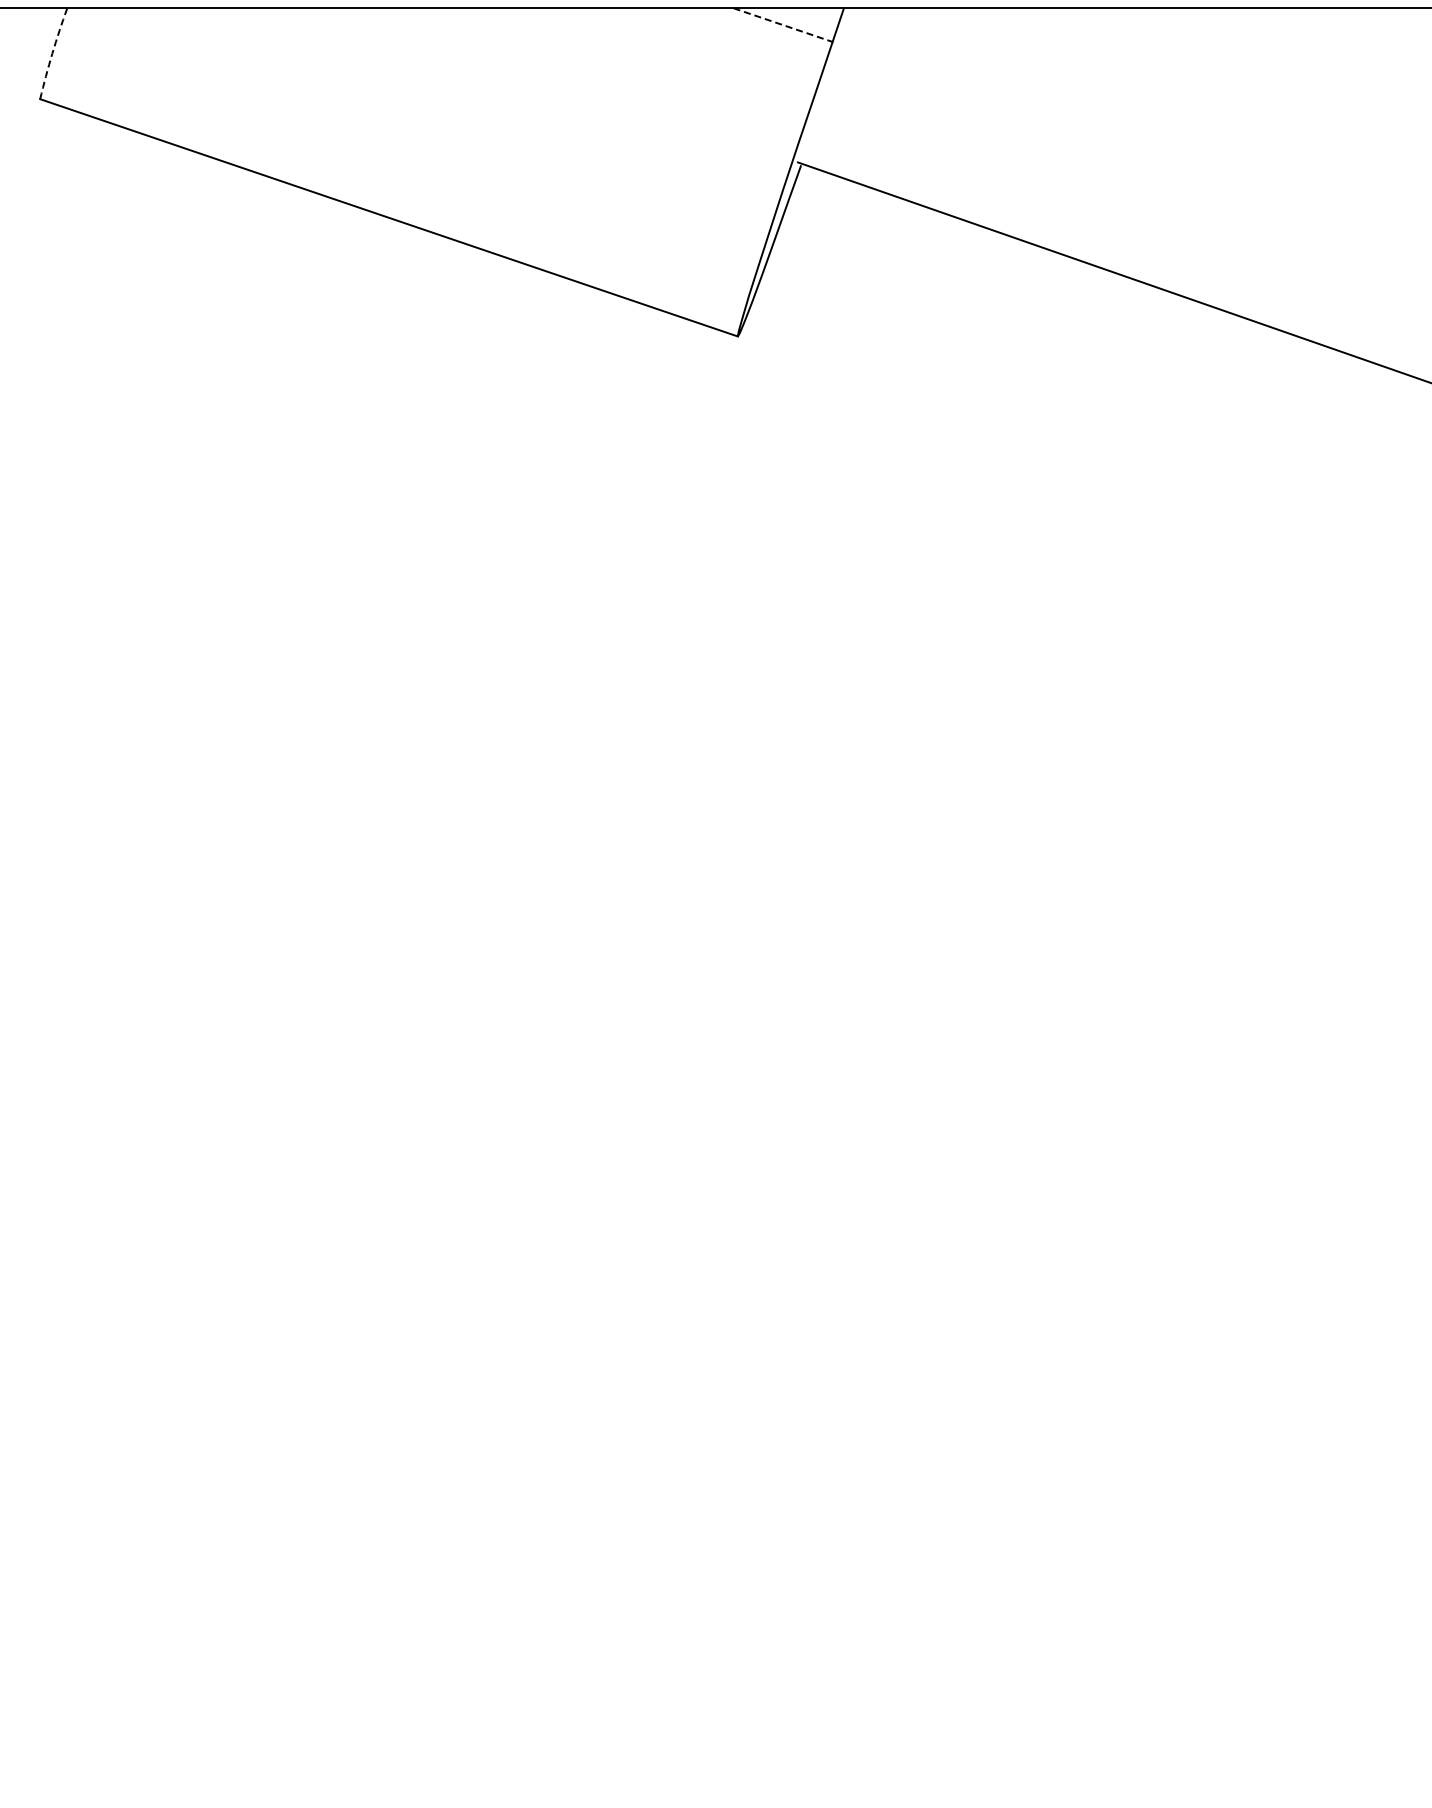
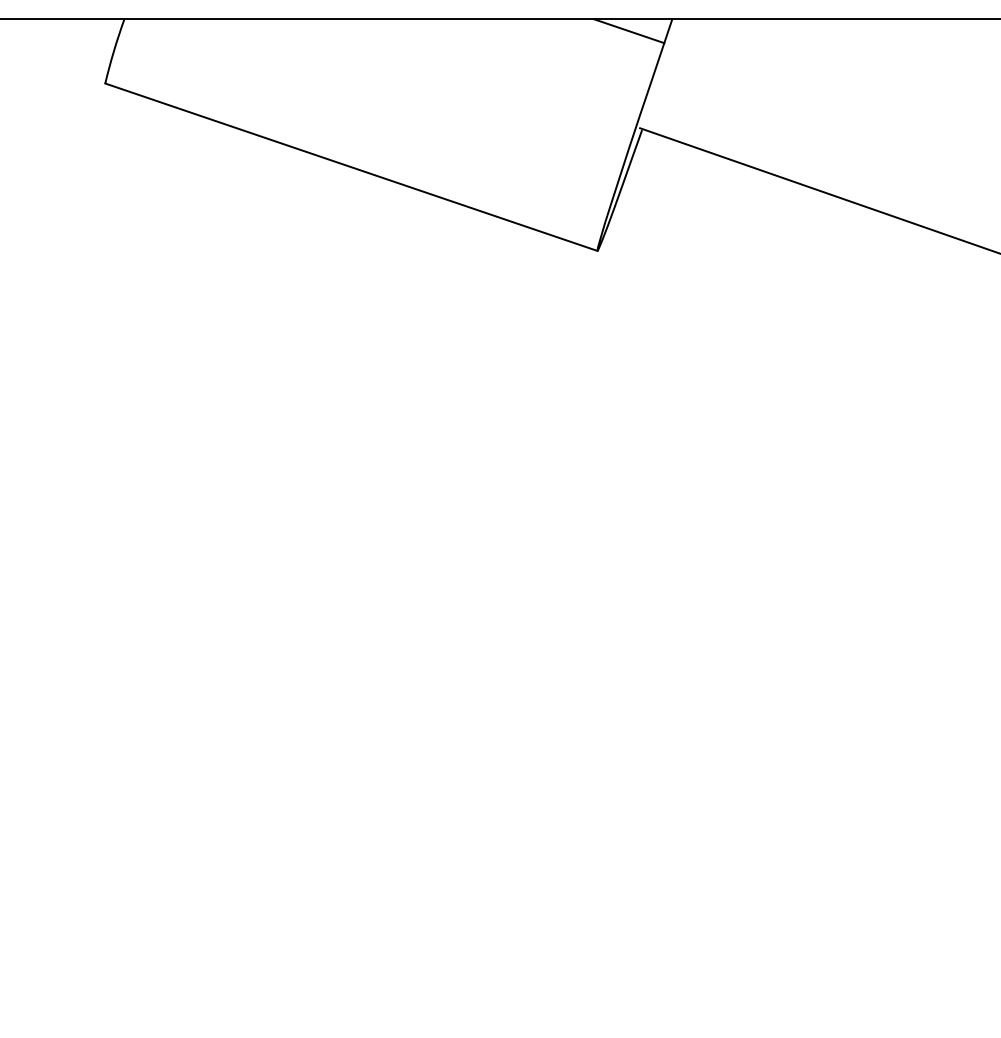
line: (783, 25) -> (629, 31), dashed -> solid
arc: (52, 53) -> (113, 51), dashed -> solid

